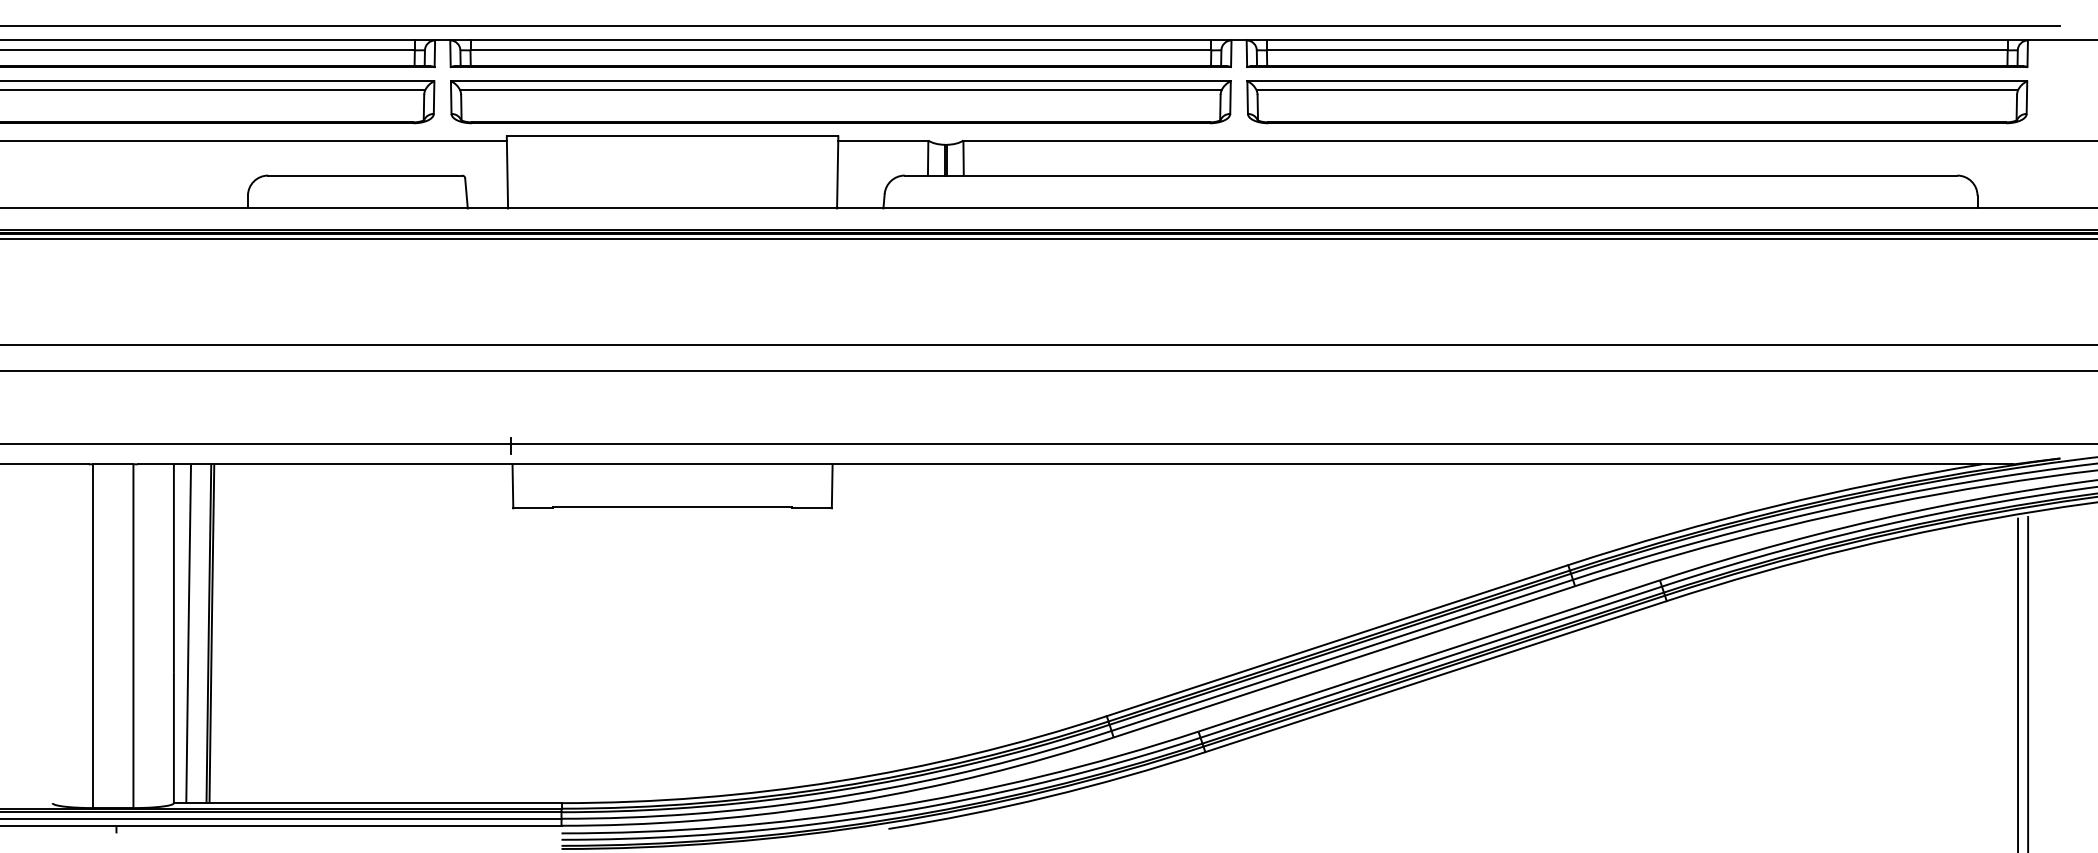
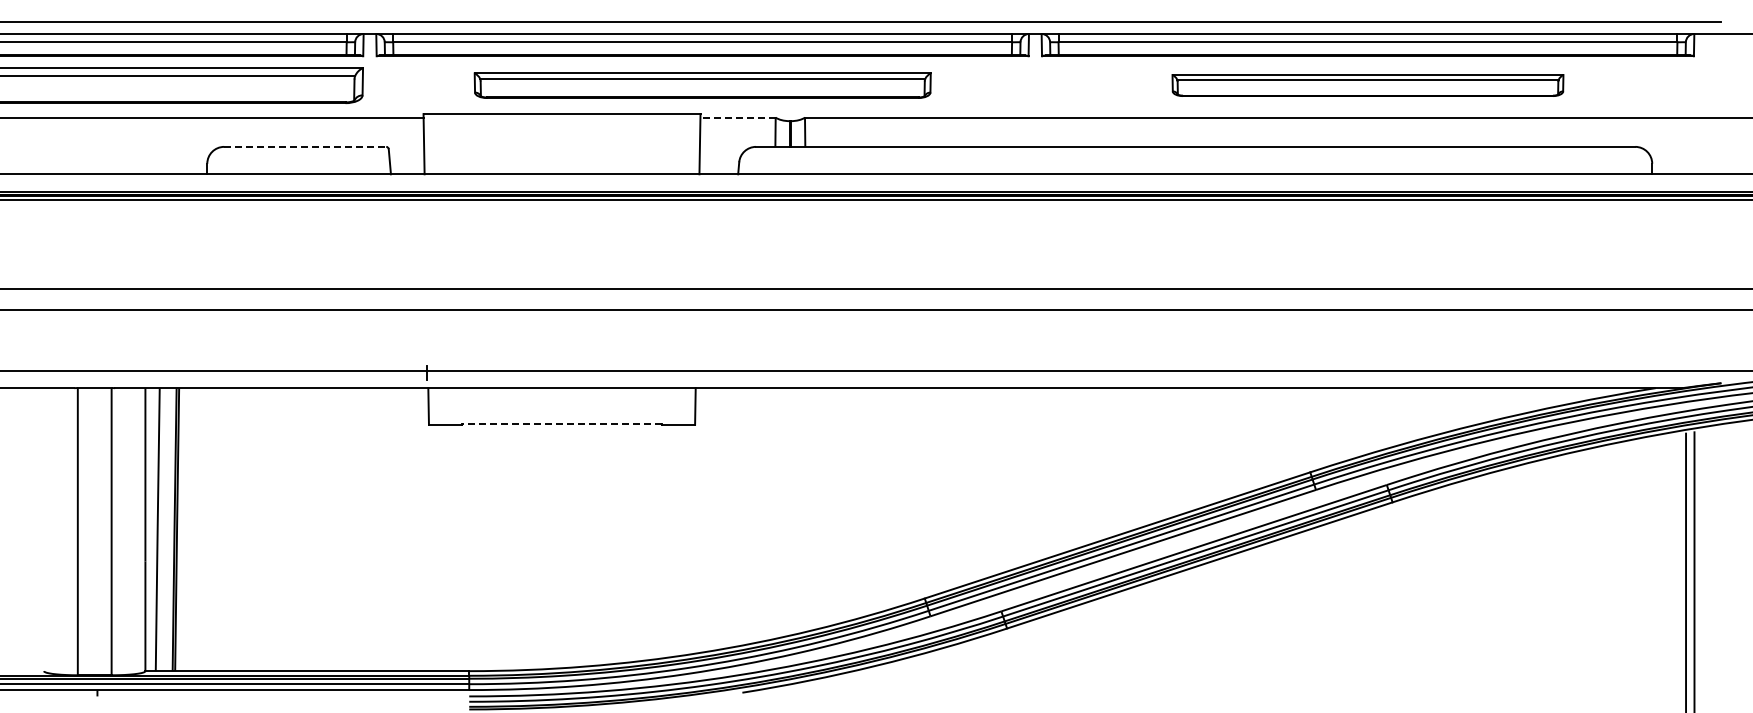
part: (840, 102) -> (702, 85), size x0.7
part: (1636, 102) -> (1367, 85), size x0.6
line: (883, 140) -> (738, 117), solid -> dashed
line: (365, 175) -> (305, 146), solid -> dashed
line: (671, 507) -> (561, 424), solid -> dashed

